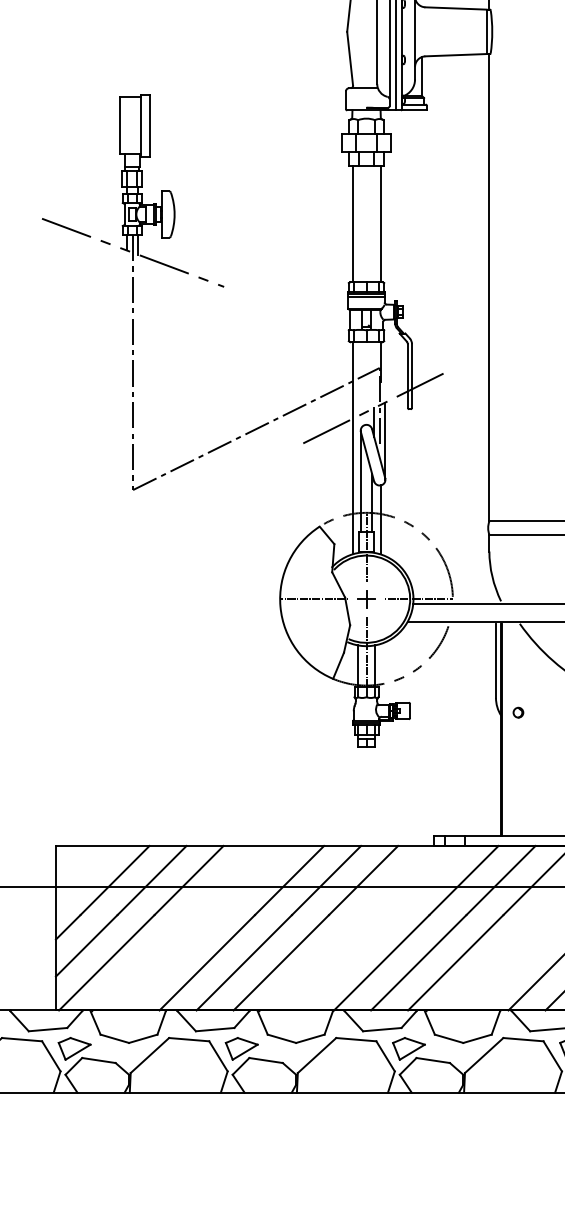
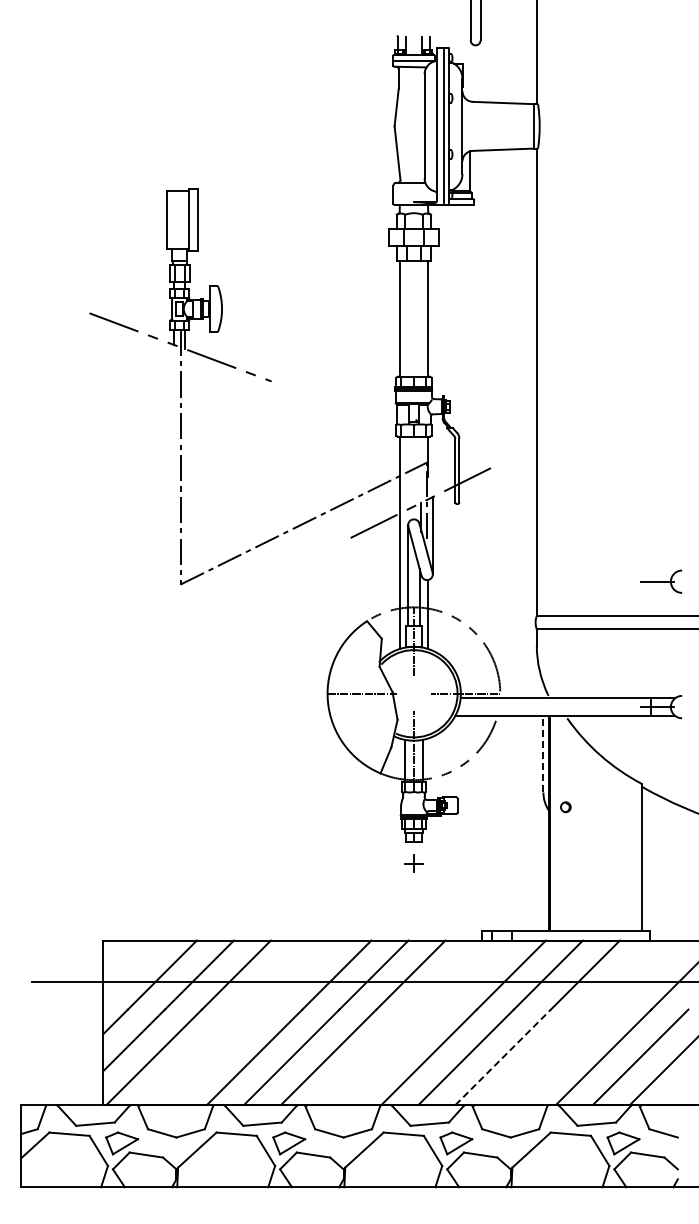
part: (366, 598) -> (413, 863), moved
line: (496, 659) -> (543, 754), solid -> dashed
line: (456, 961) -> (503, 1056), solid -> dashed

